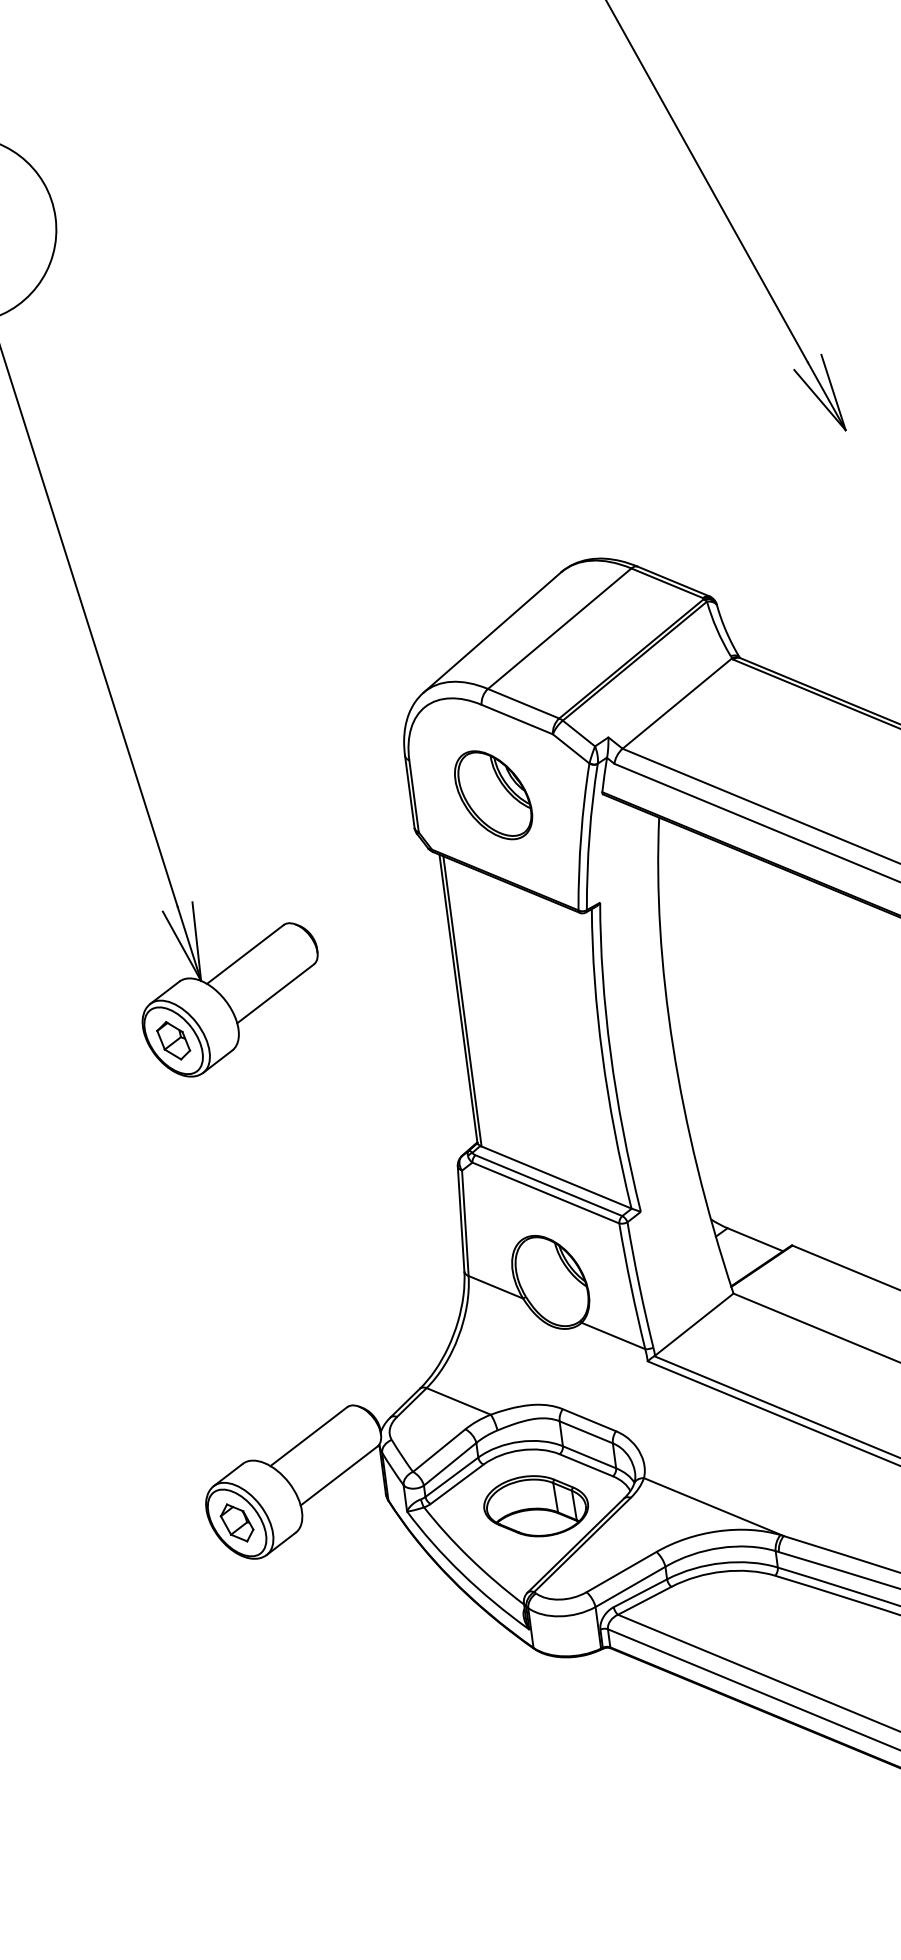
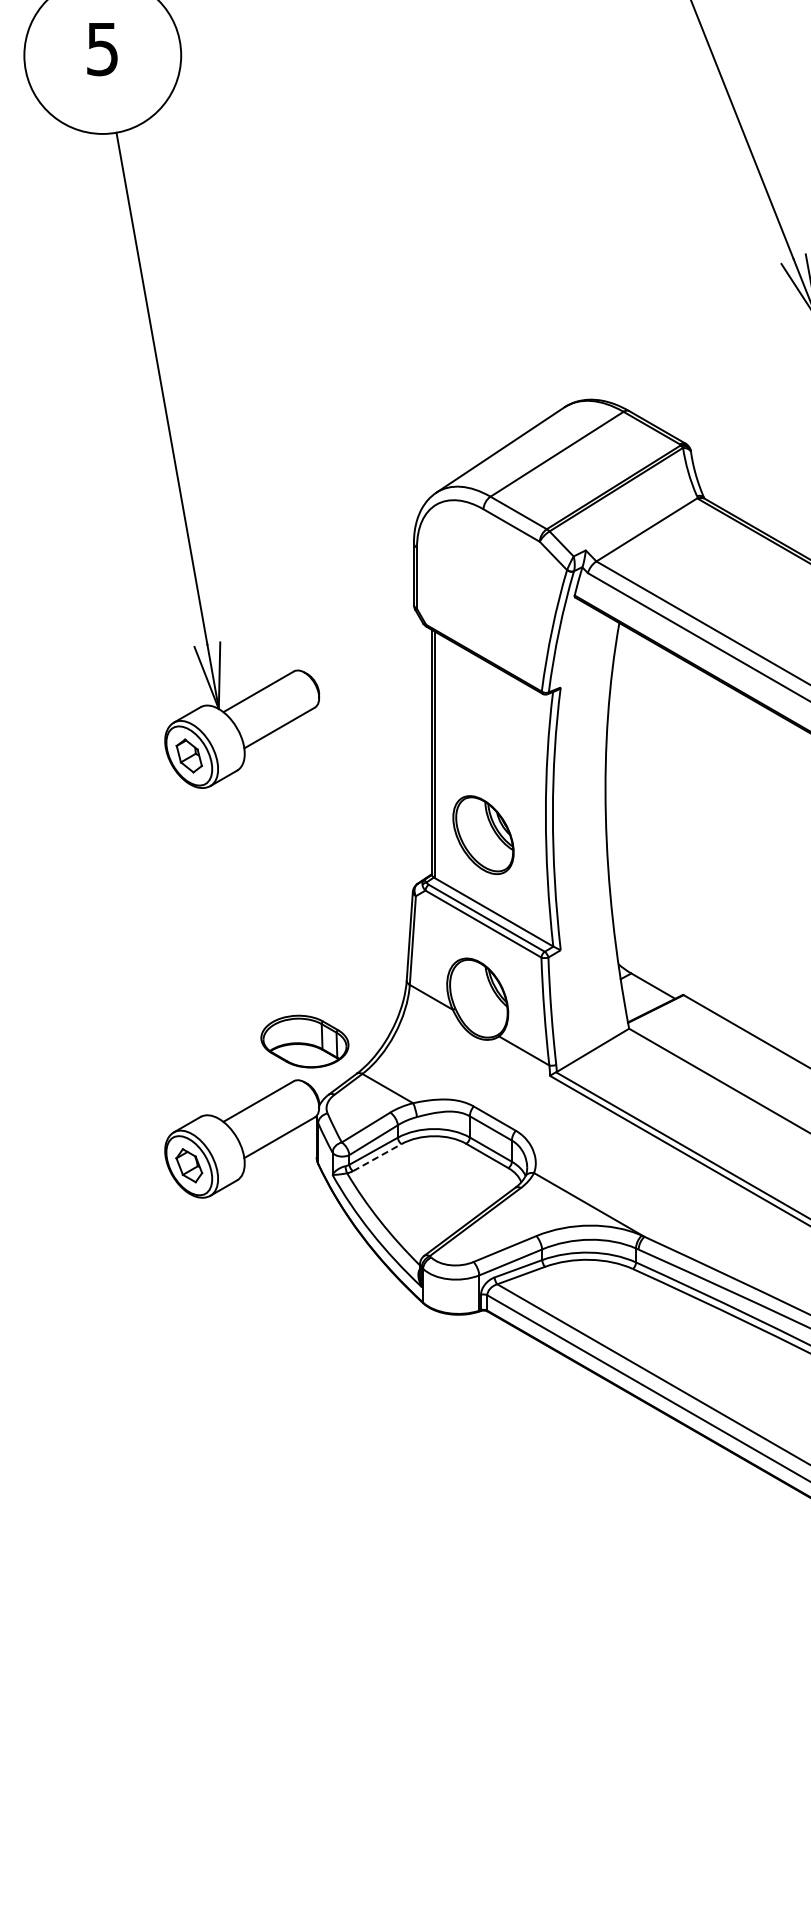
part: (493, 795) -> (483, 835), moved
line: (457, 1484) -> (377, 1157), solid -> dashed
part: (535, 1506) -> (304, 1041), moved

